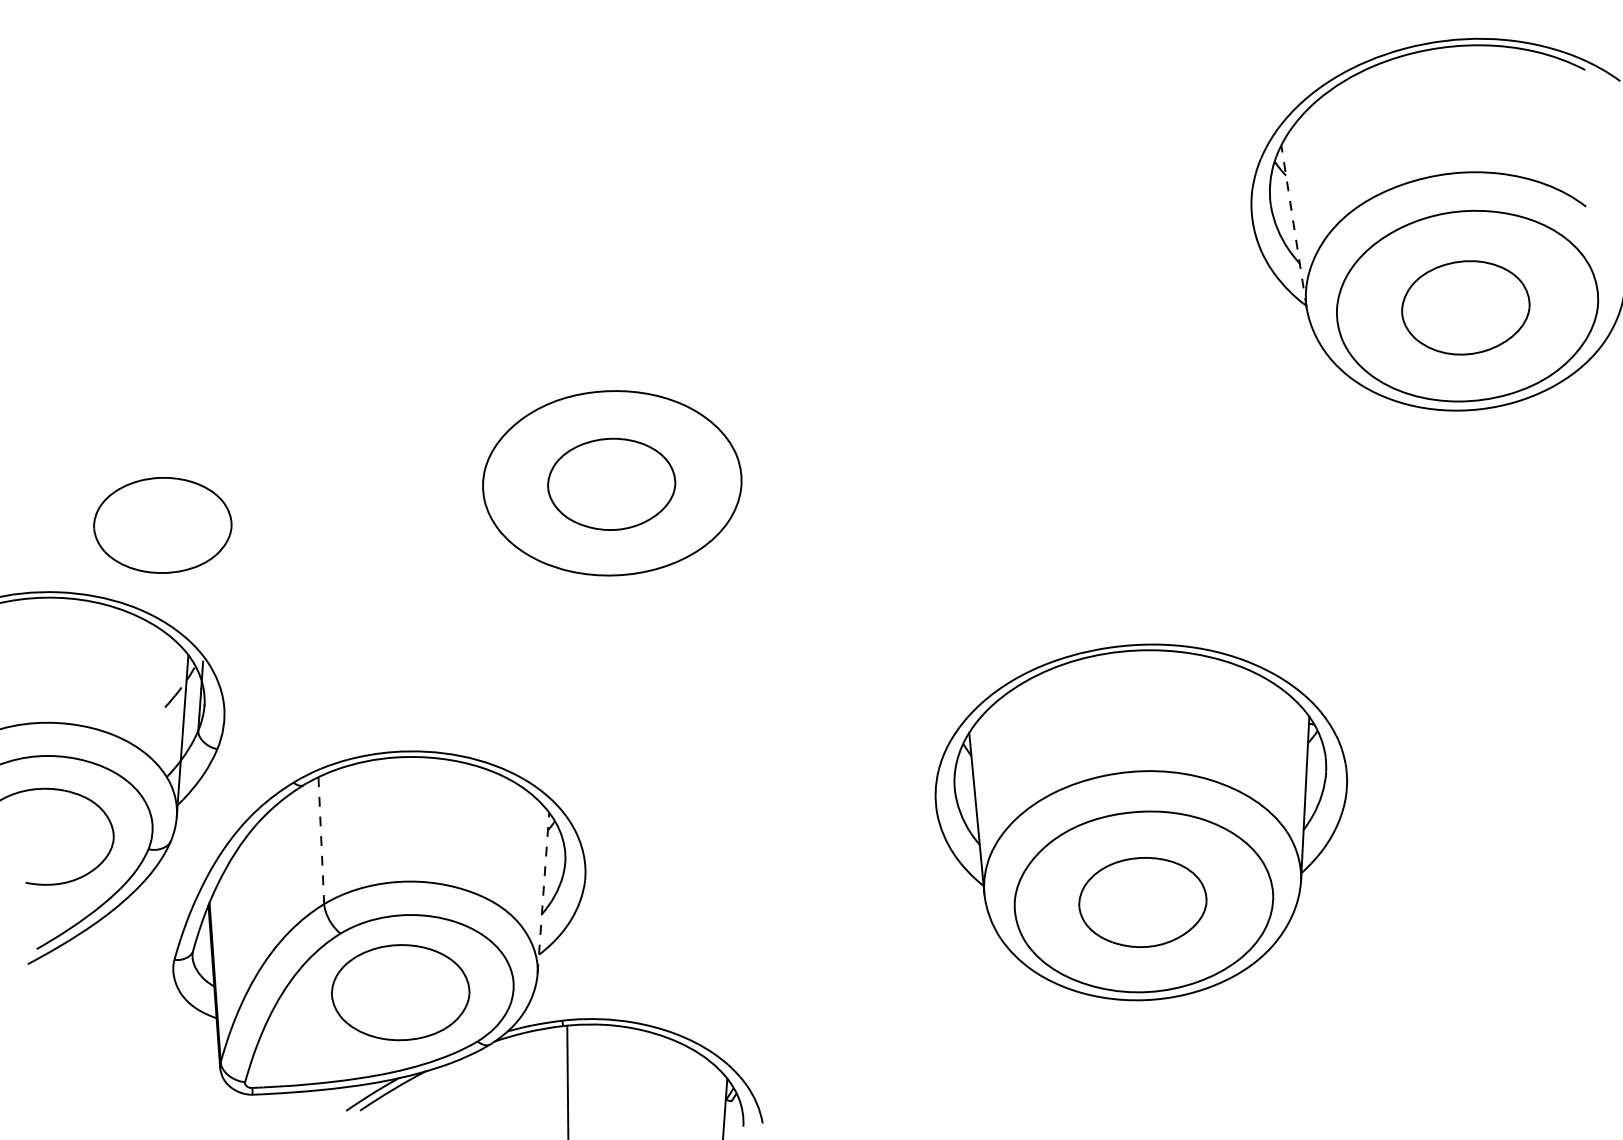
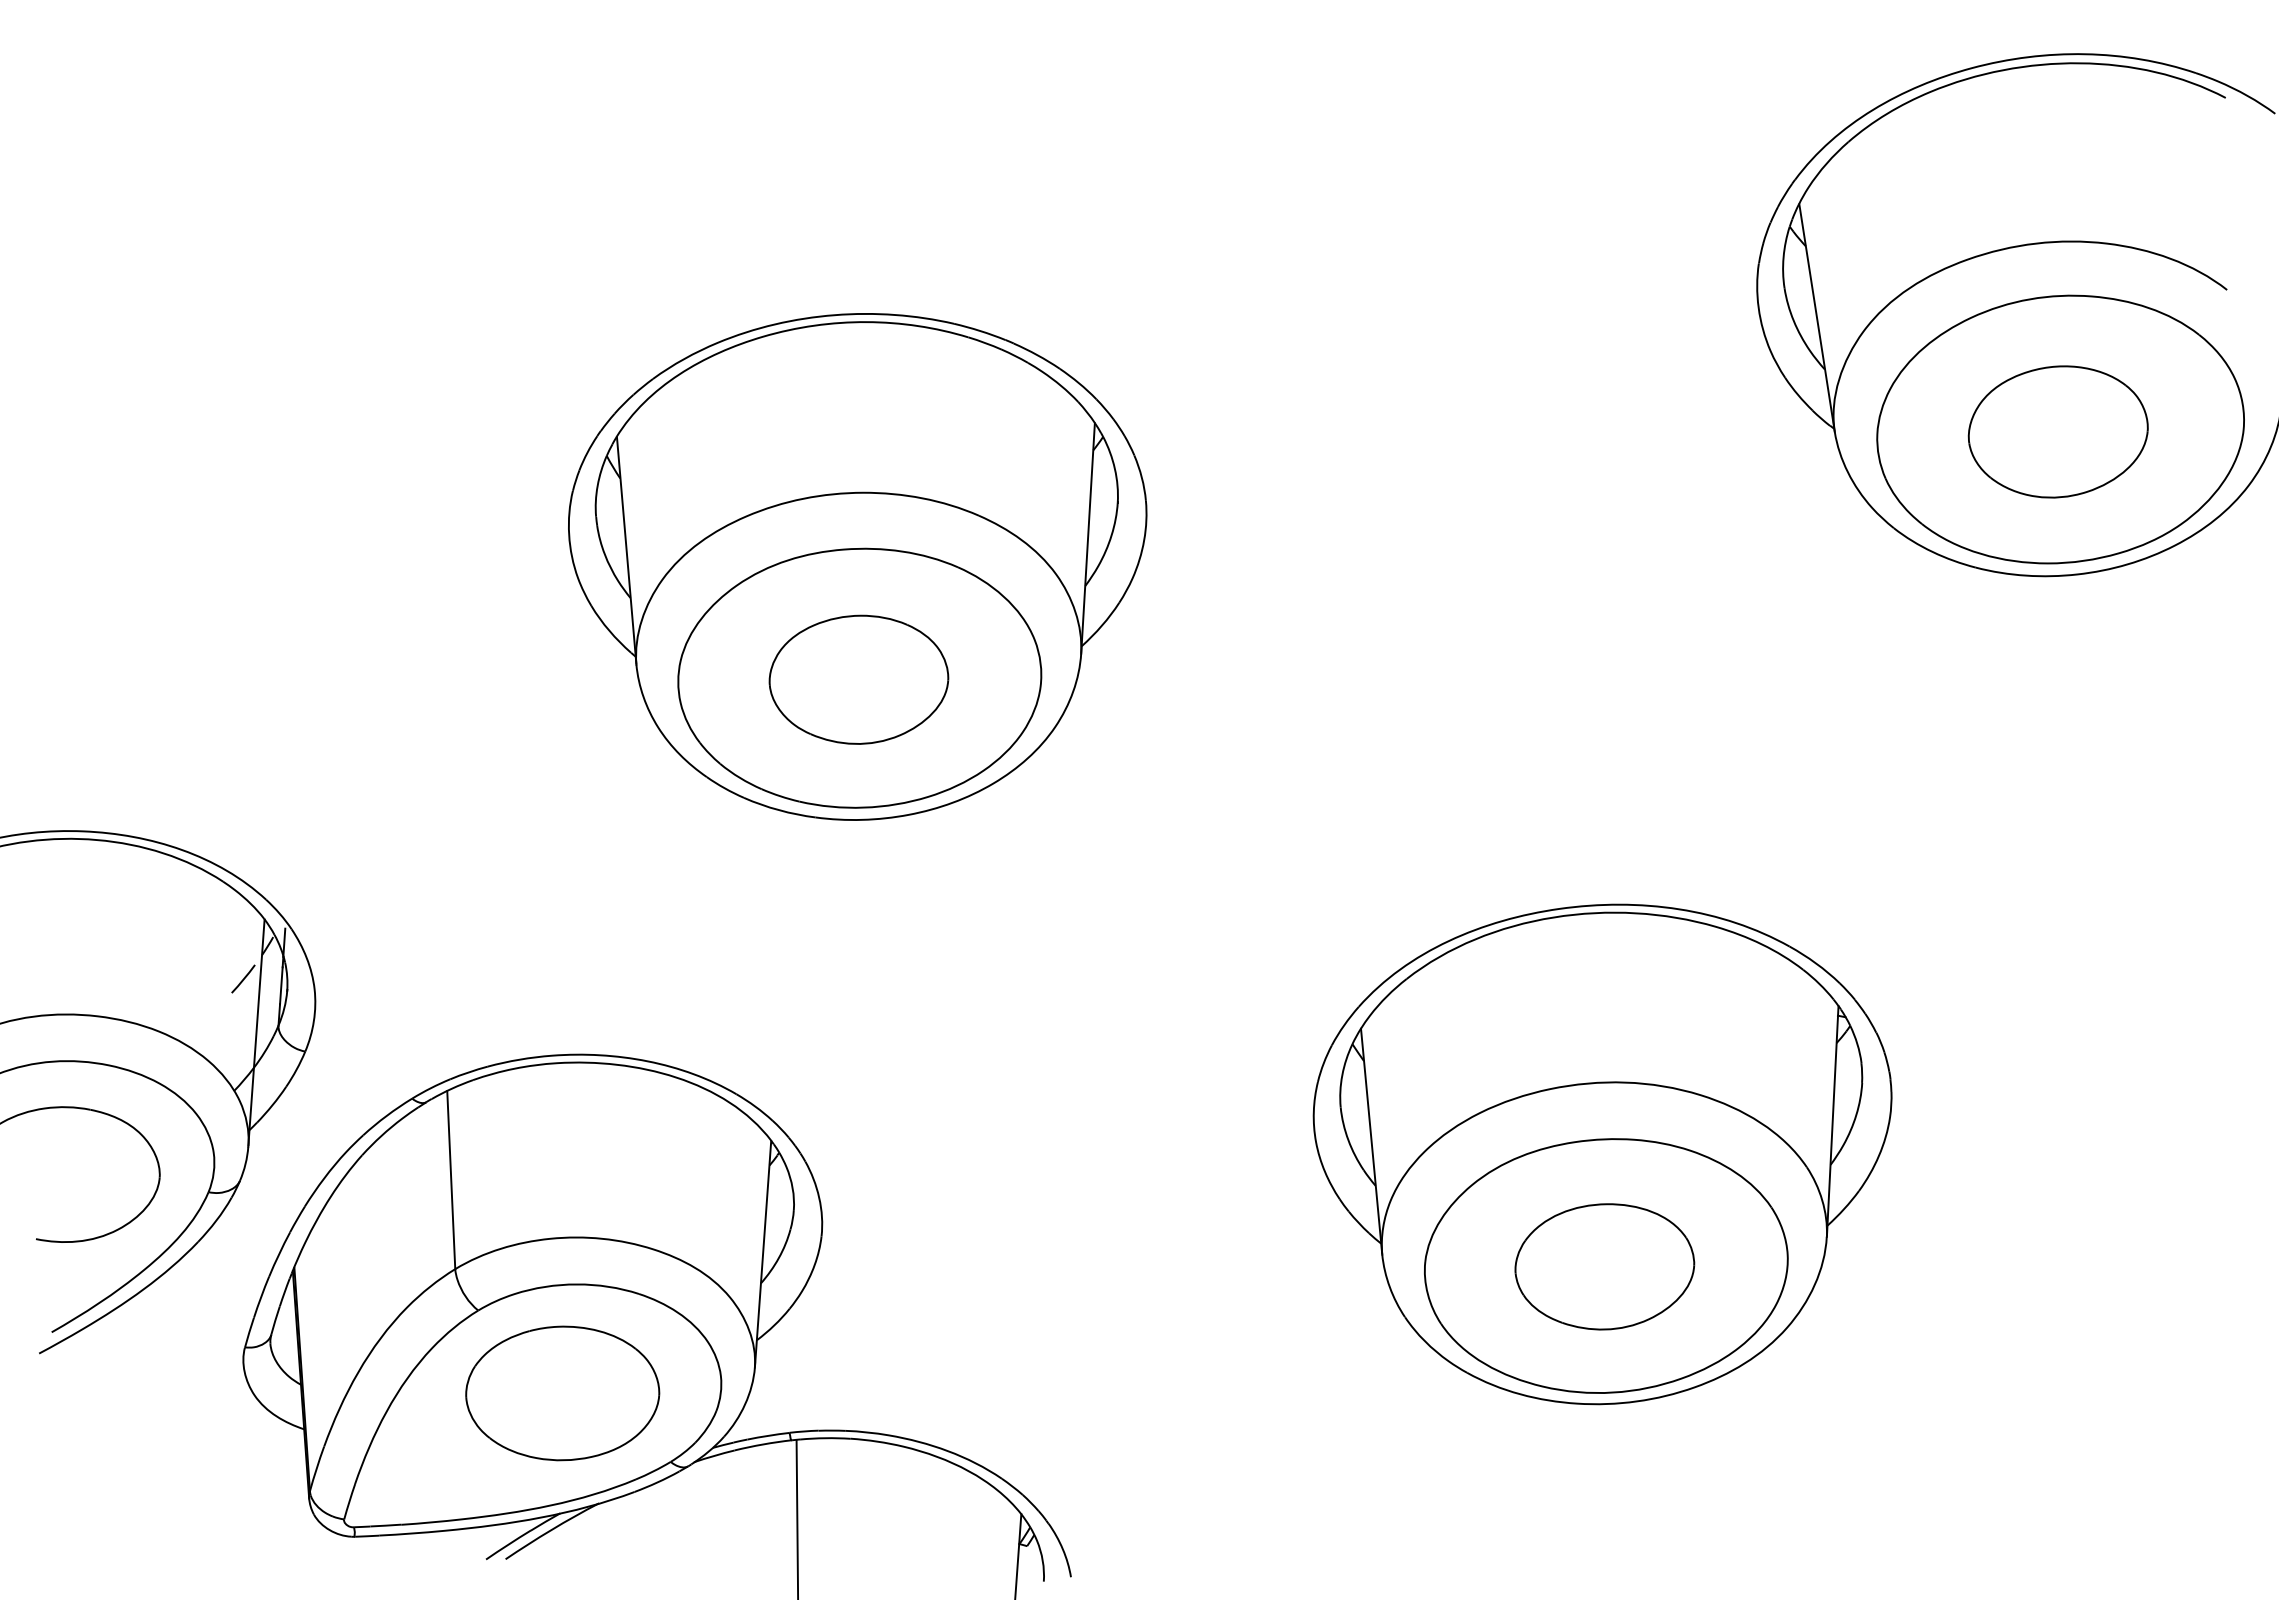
line: (1293, 226) -> (1816, 317), dashed -> solid
part: (610, 403) -> (857, 566), added
part: (162, 525) -> (228, 737), removed
line: (321, 840) -> (451, 1180), dashed -> solid
line: (543, 892) -> (763, 1253), dashed -> solid

